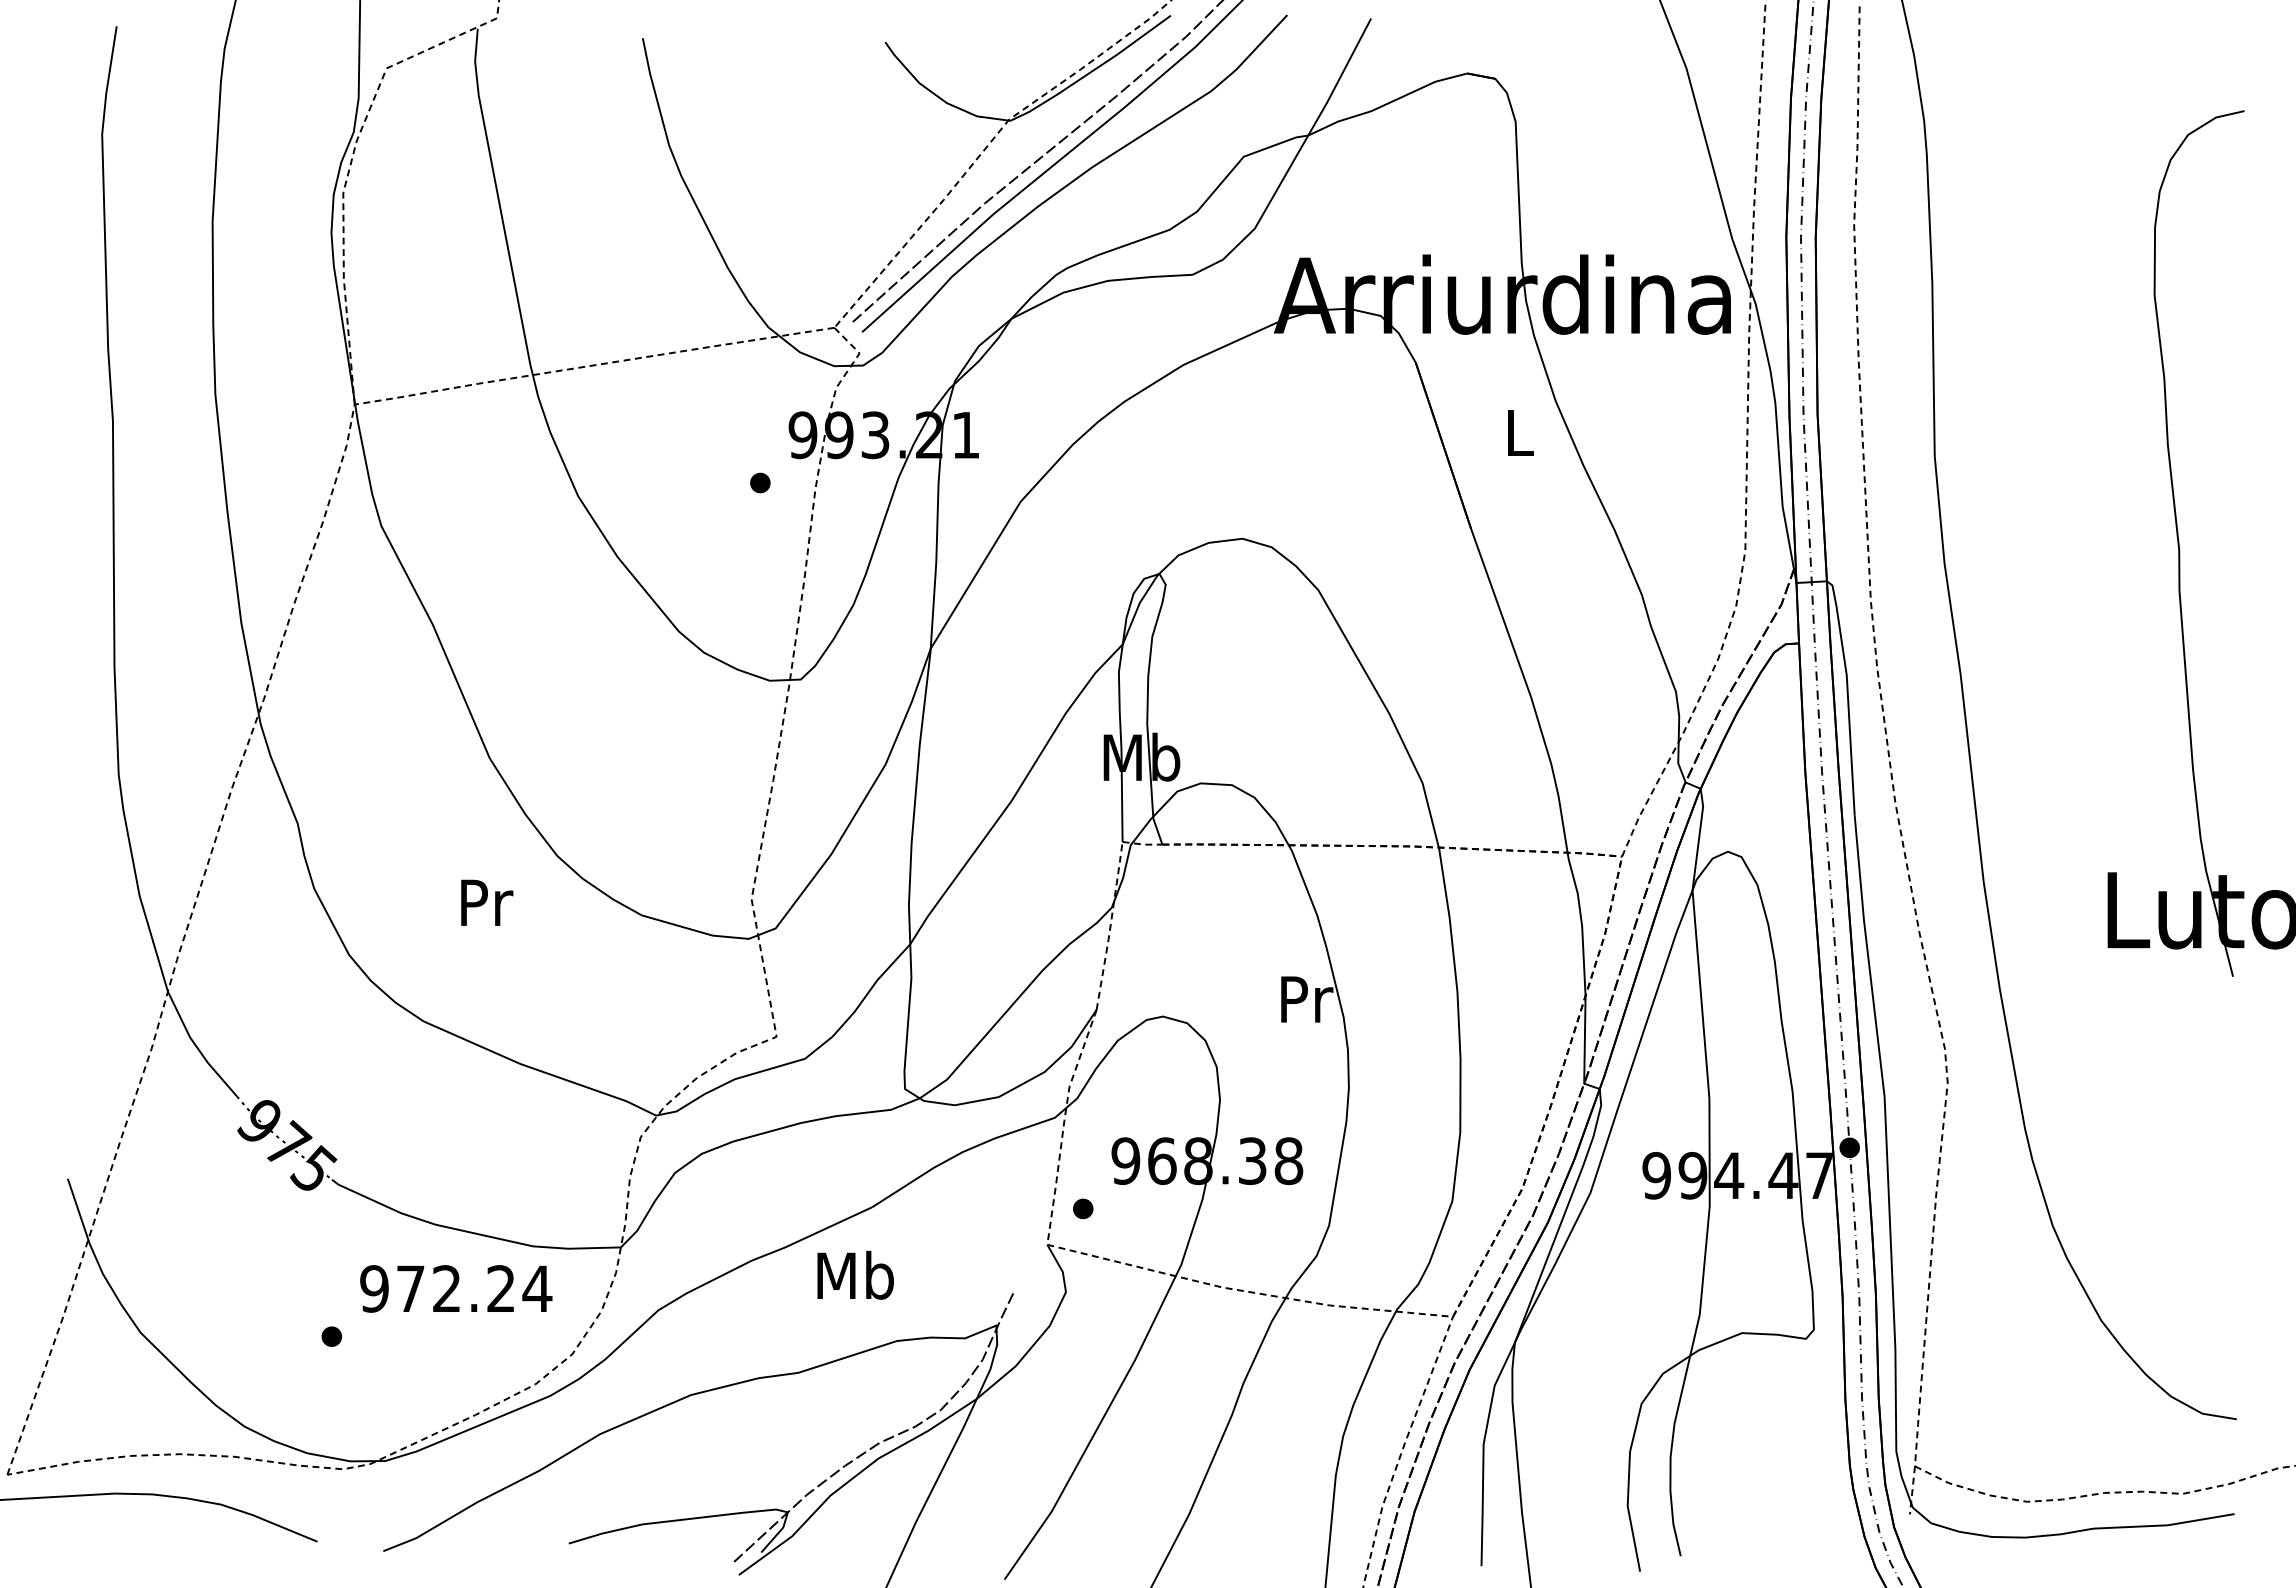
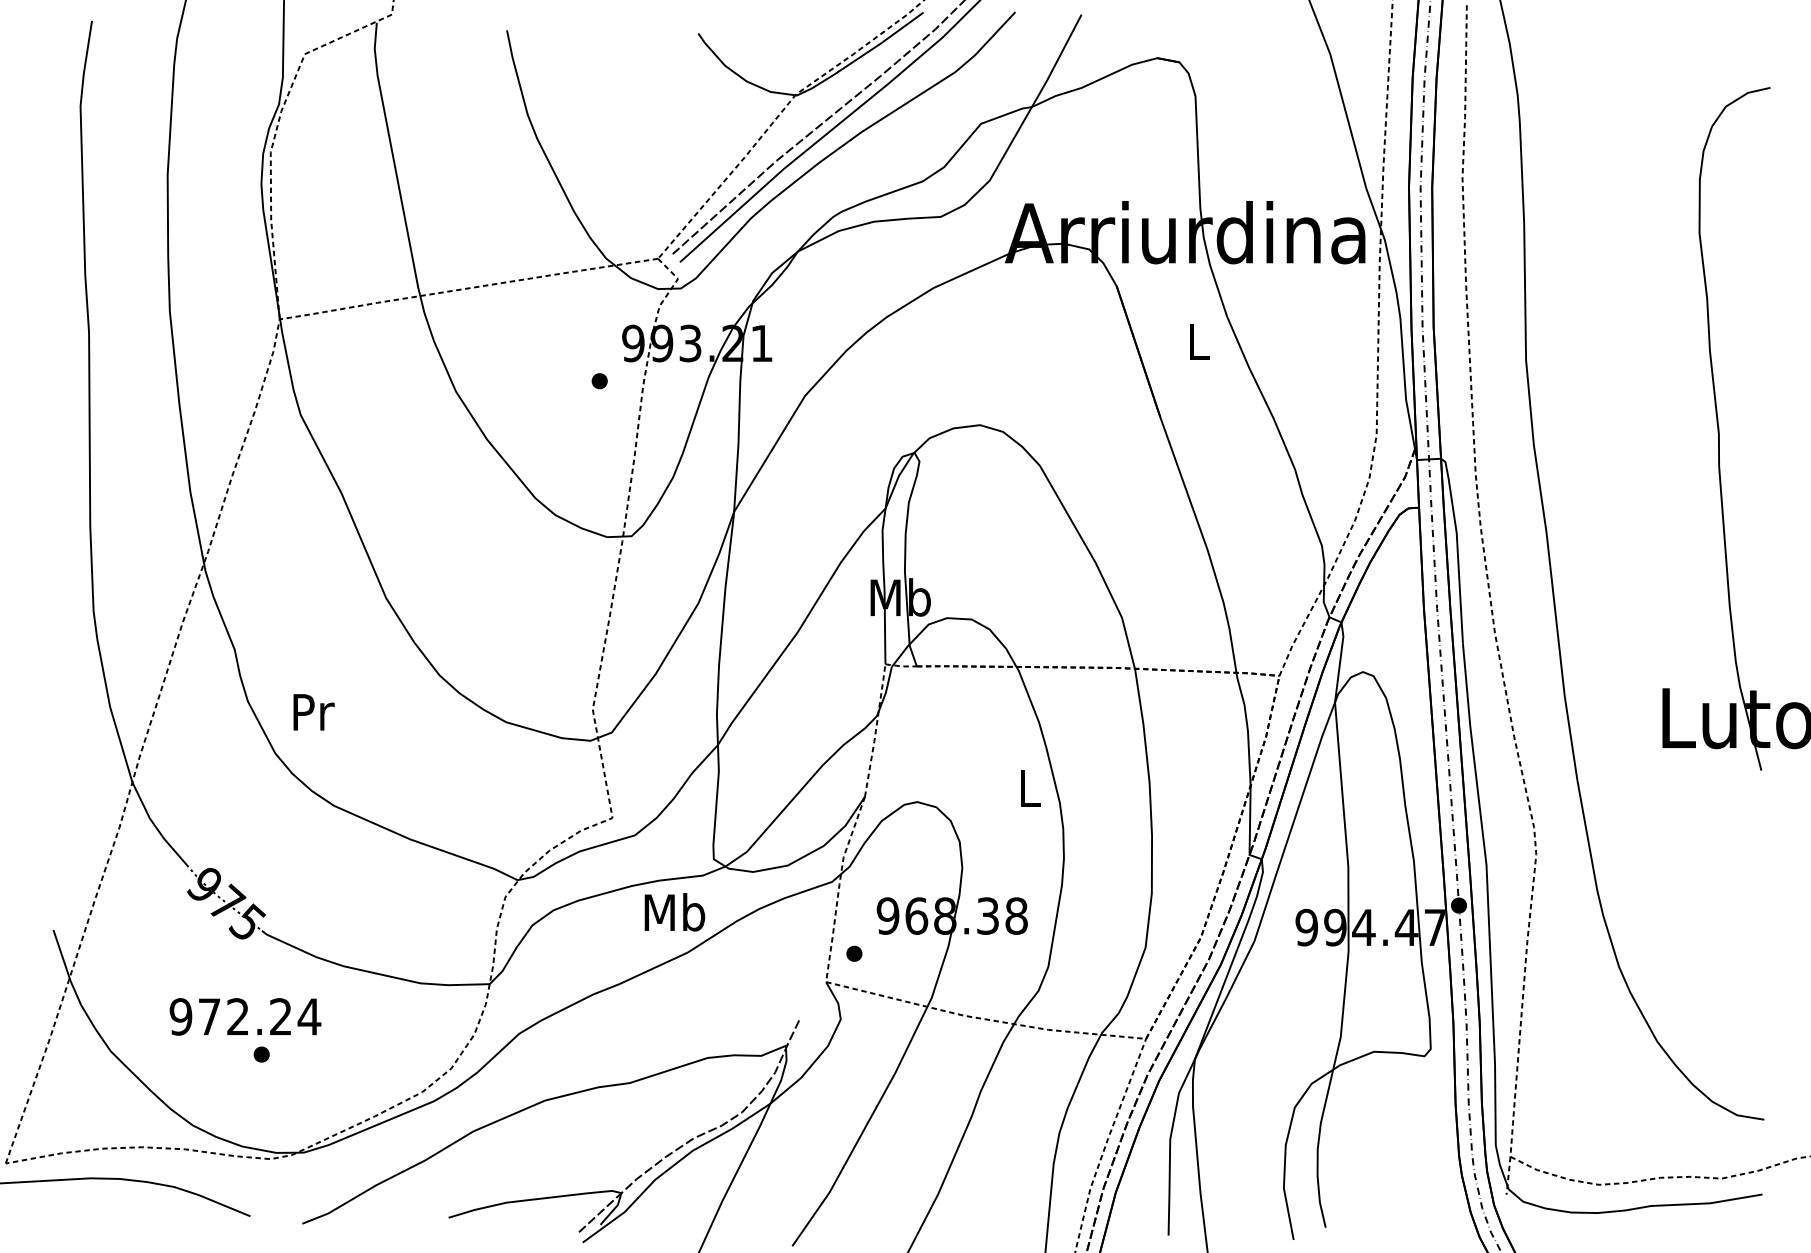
text: (487, 902) -> (314, 712), moved
text: (1307, 999) -> (1031, 788), Pr -> L
text: (855, 1275) -> (674, 912), moved
text: (456, 1288) -> (245, 1016), moved

